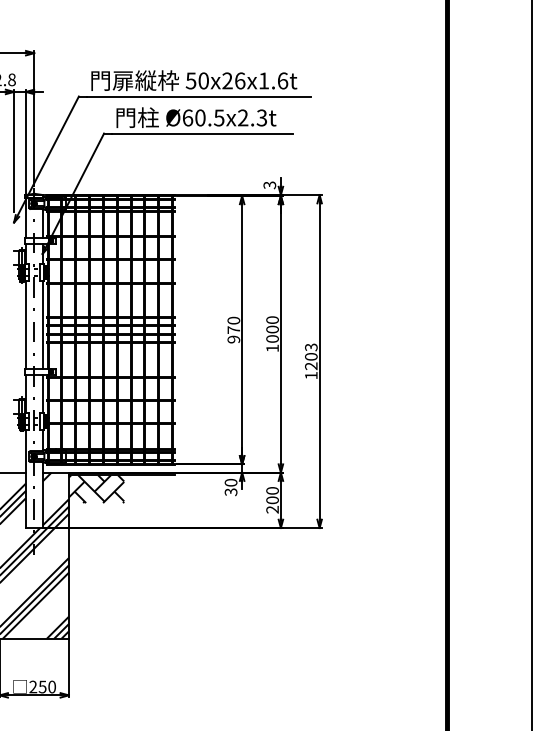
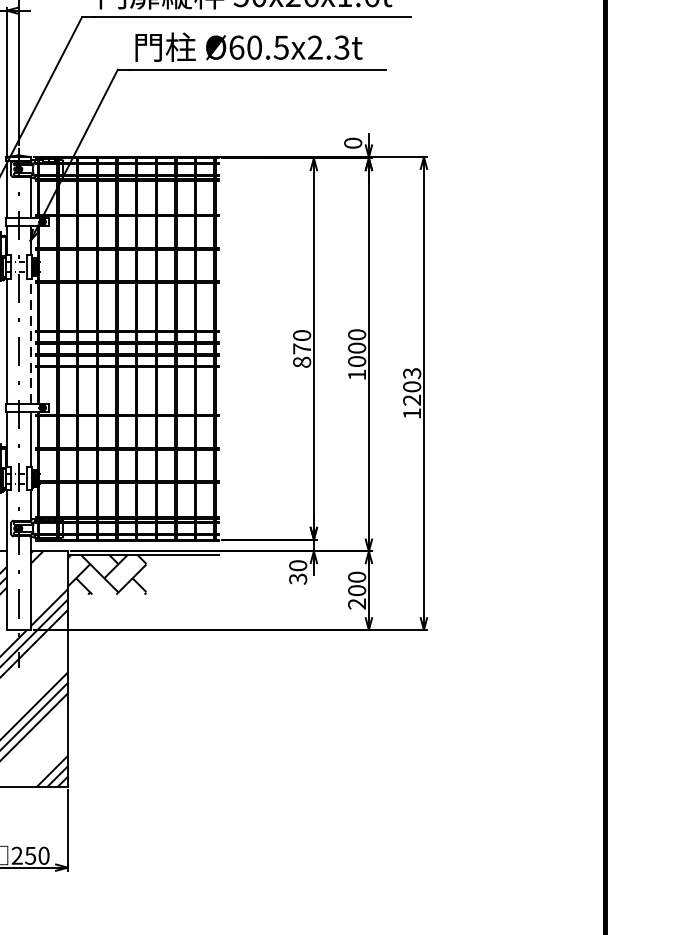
text: (269, 185) -> (352, 143), 3 -> 0
line: (42, 324) -> (30, 340), solid -> dashed
text: (233, 339) -> (301, 362), 970 -> 870

